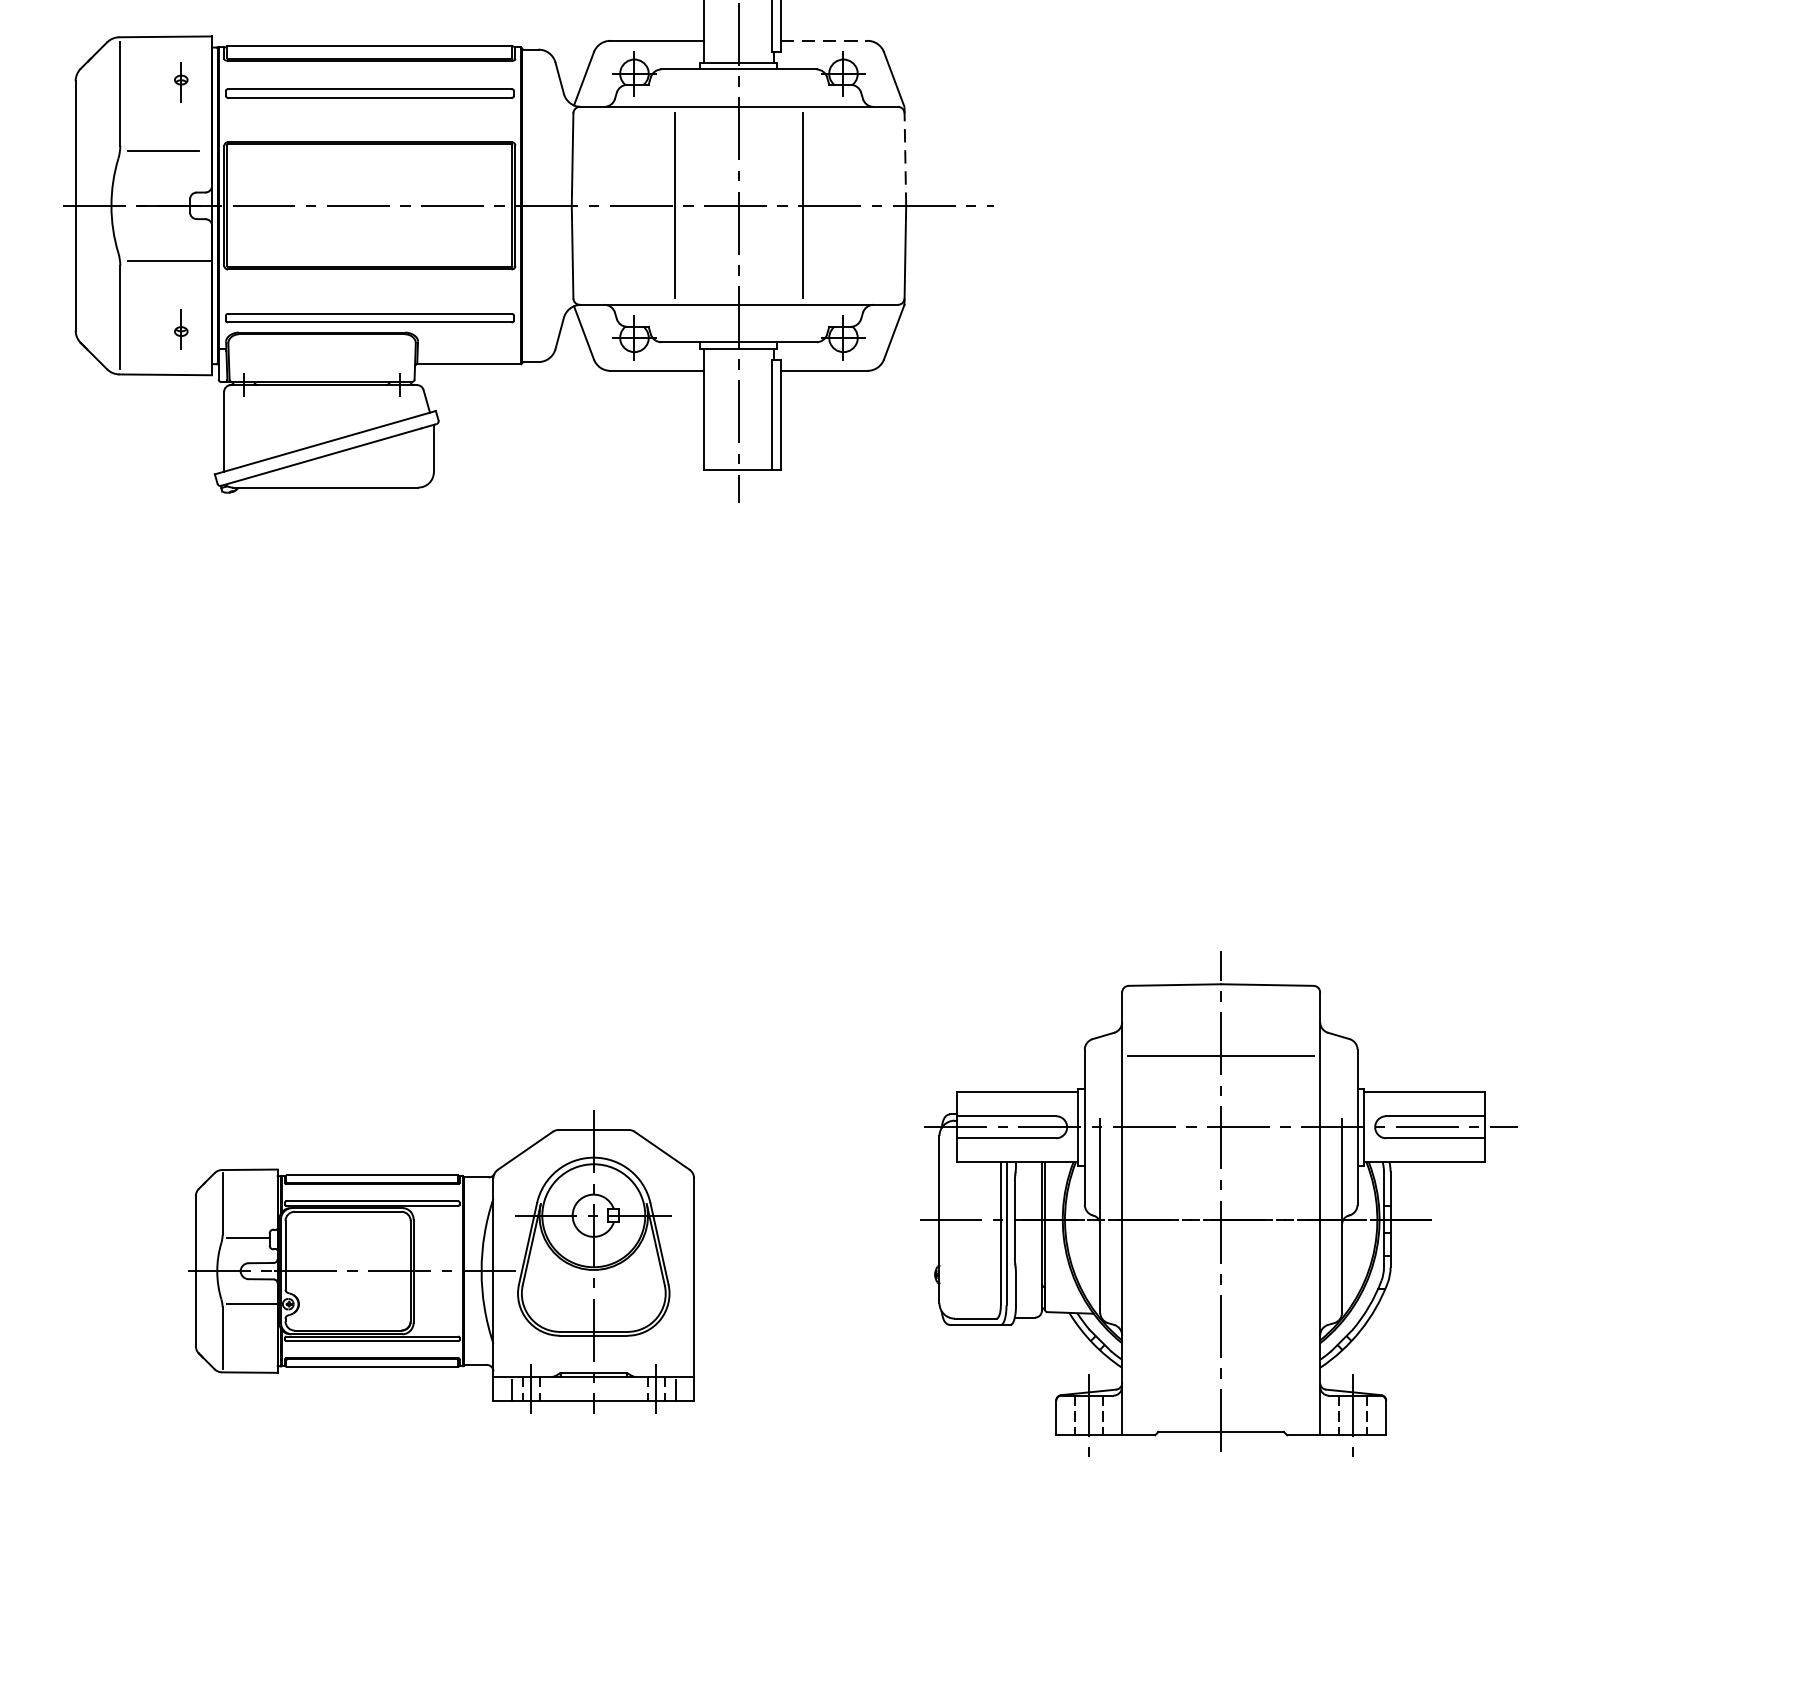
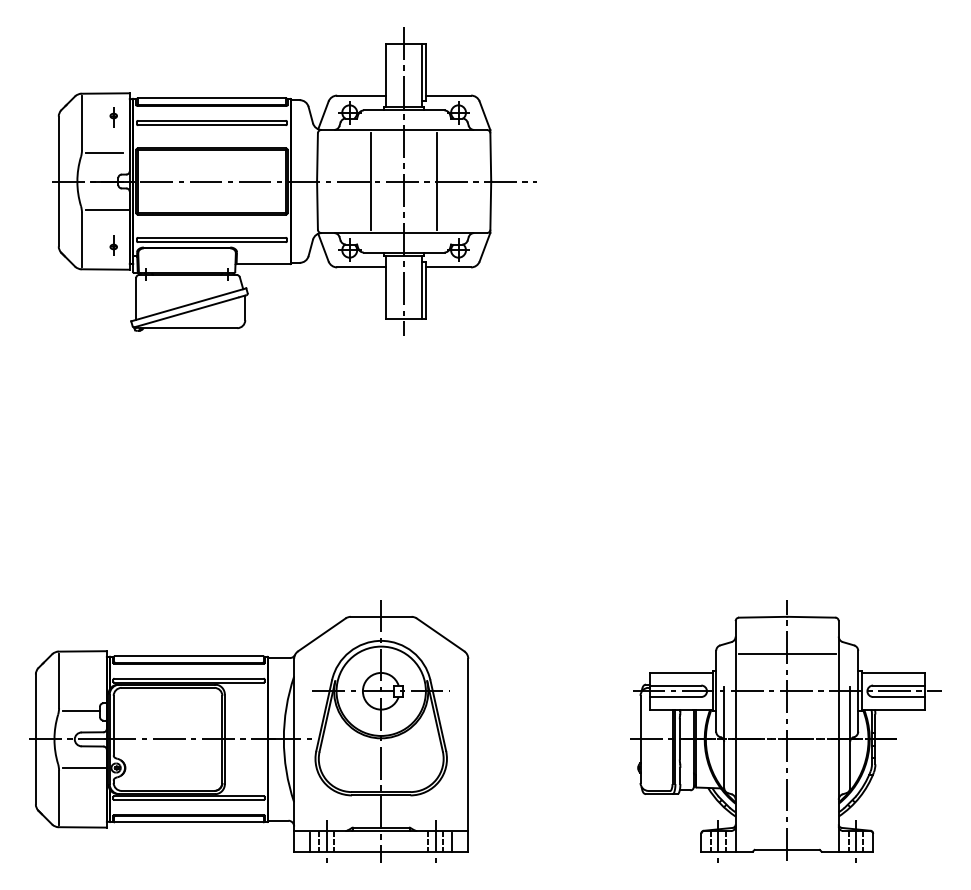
line: (824, 40) -> (448, 95), dashed -> solid
line: (904, 155) -> (490, 155), dashed -> solid
part: (1217, 1204) -> (785, 731), moved
part: (441, 1262) -> (249, 731), size x1.67

